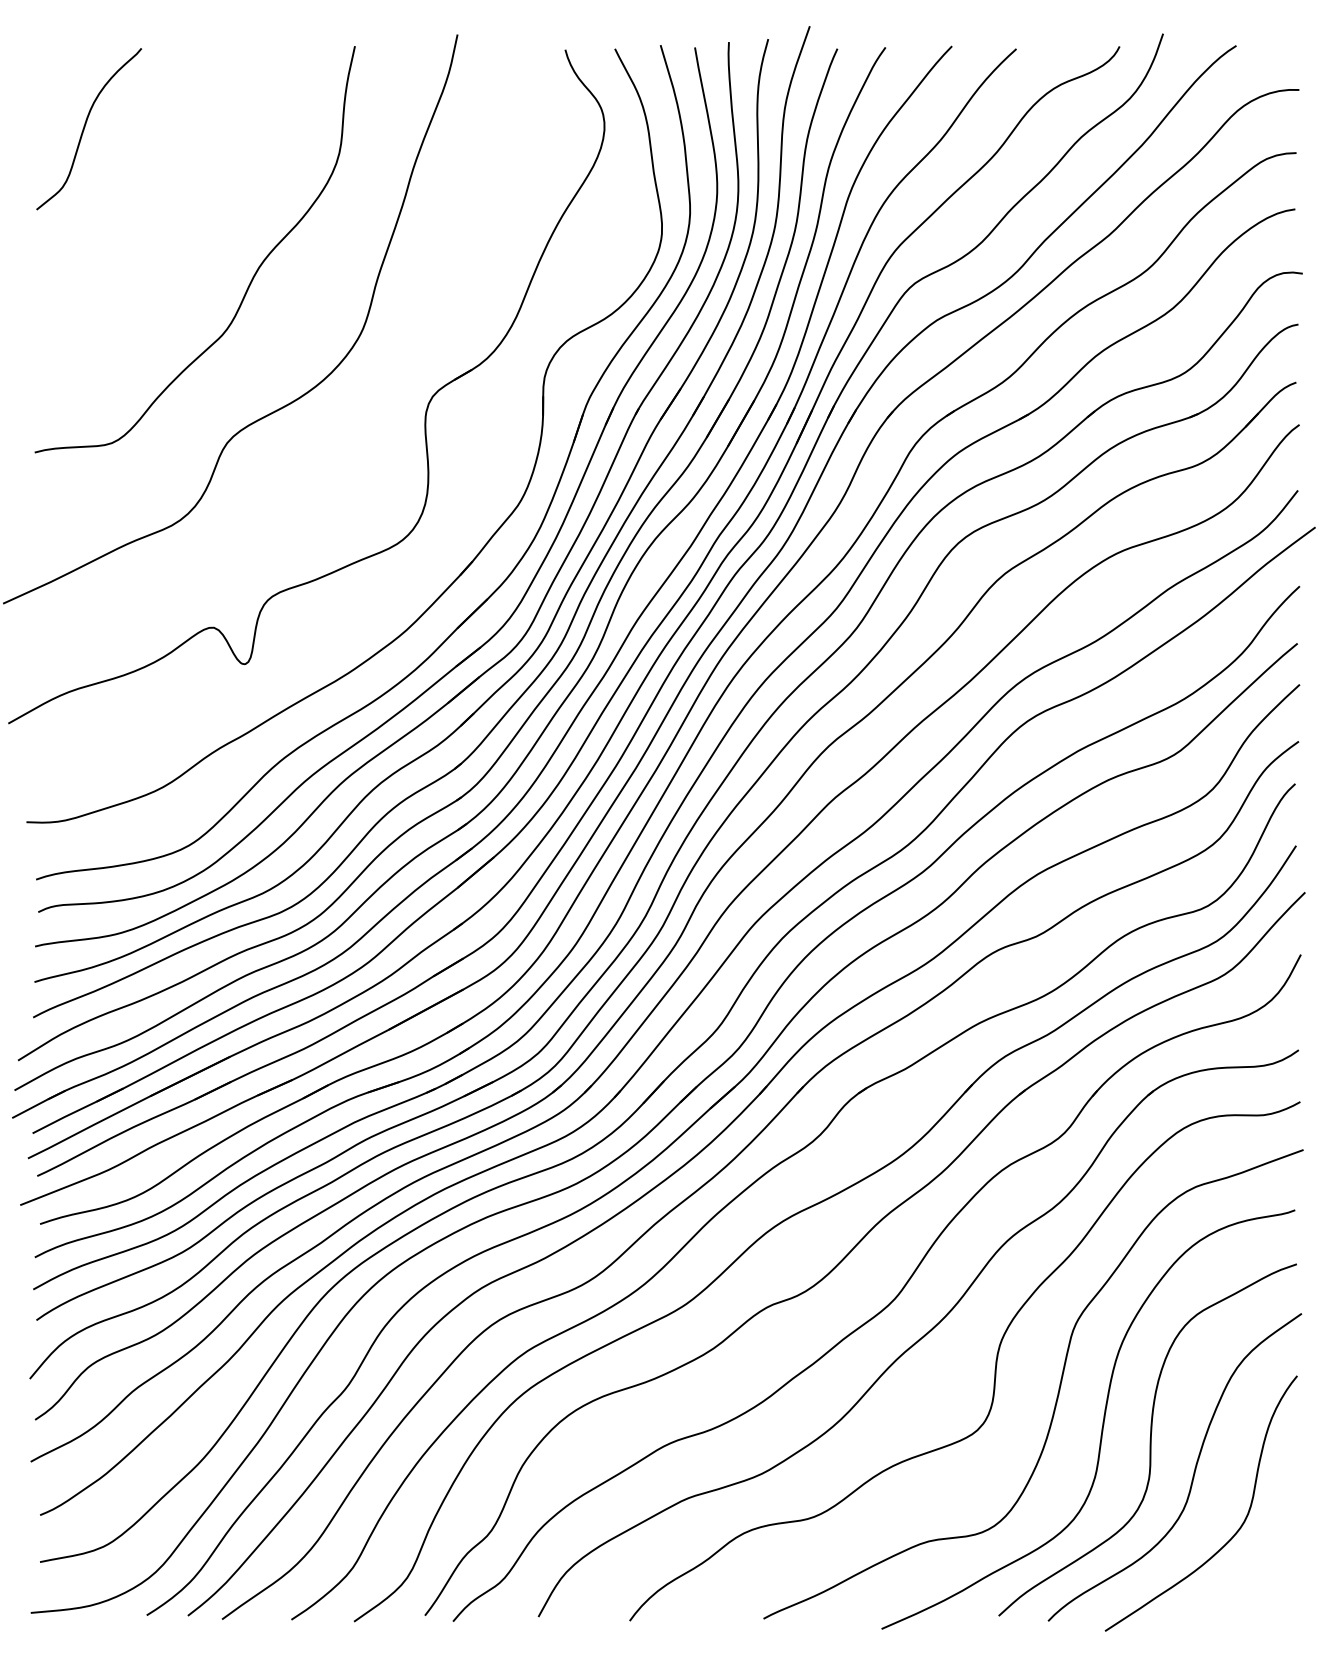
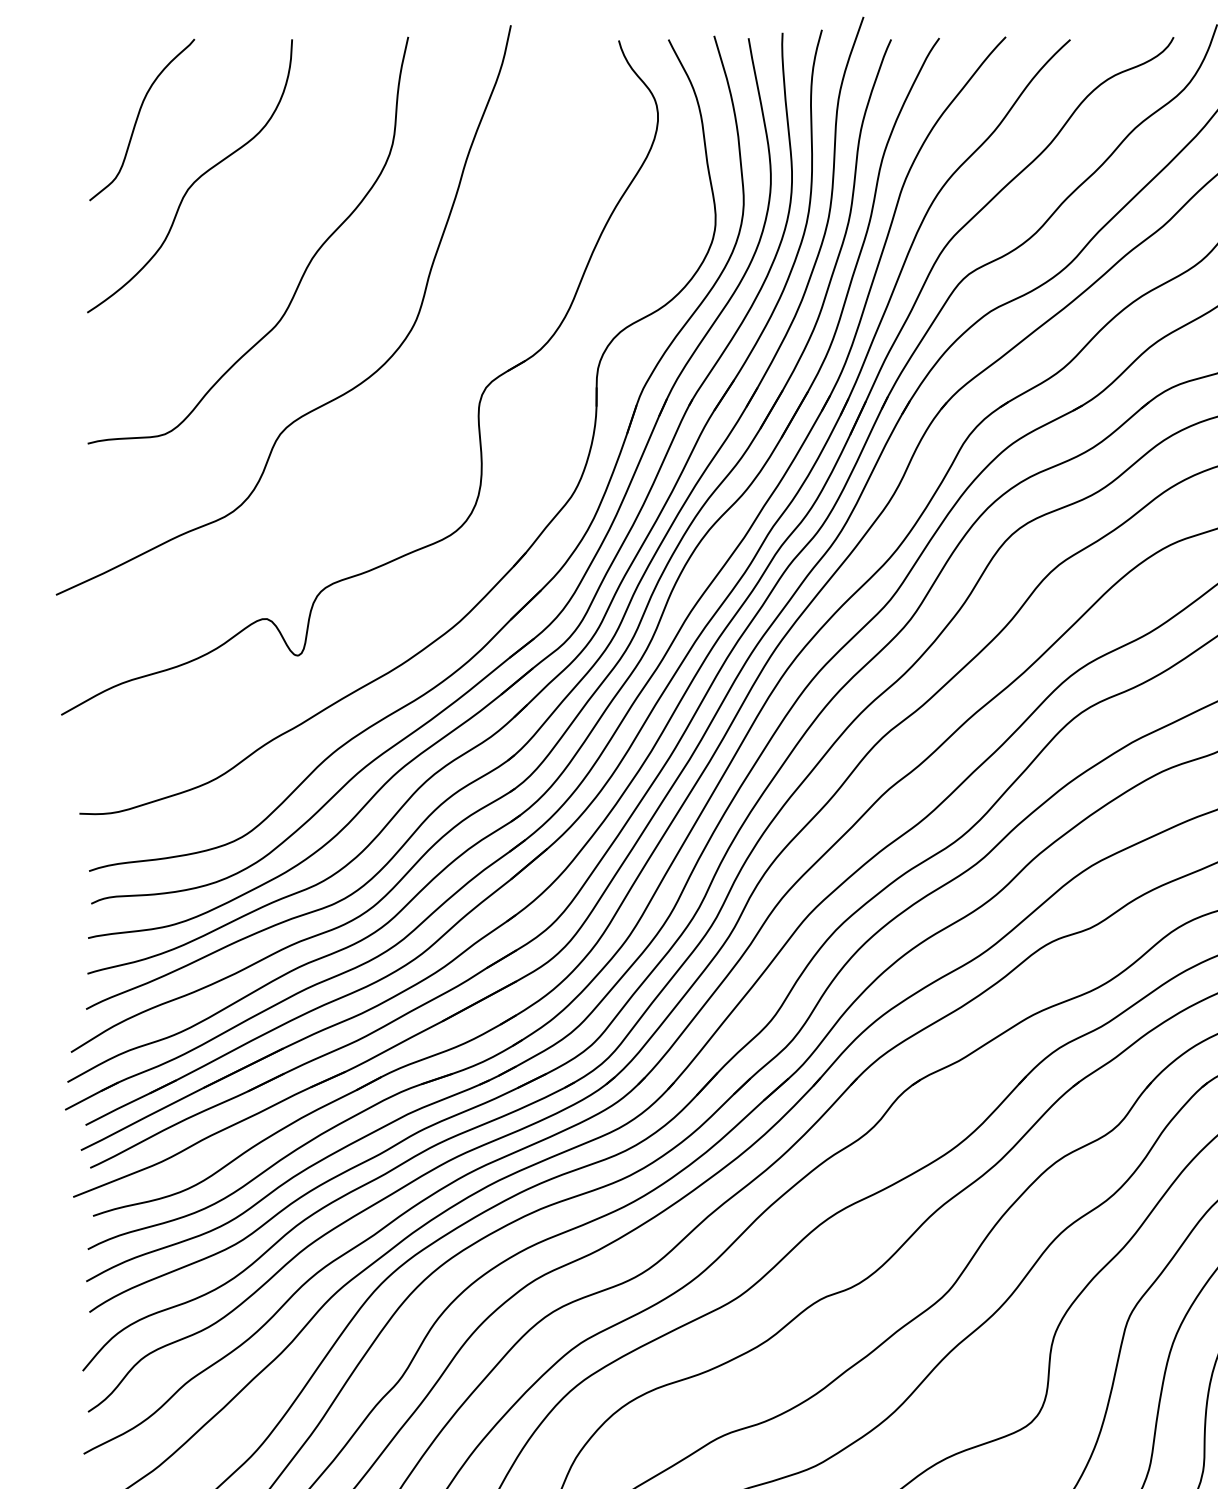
curve: (140, 190) -> (193, 181), added

